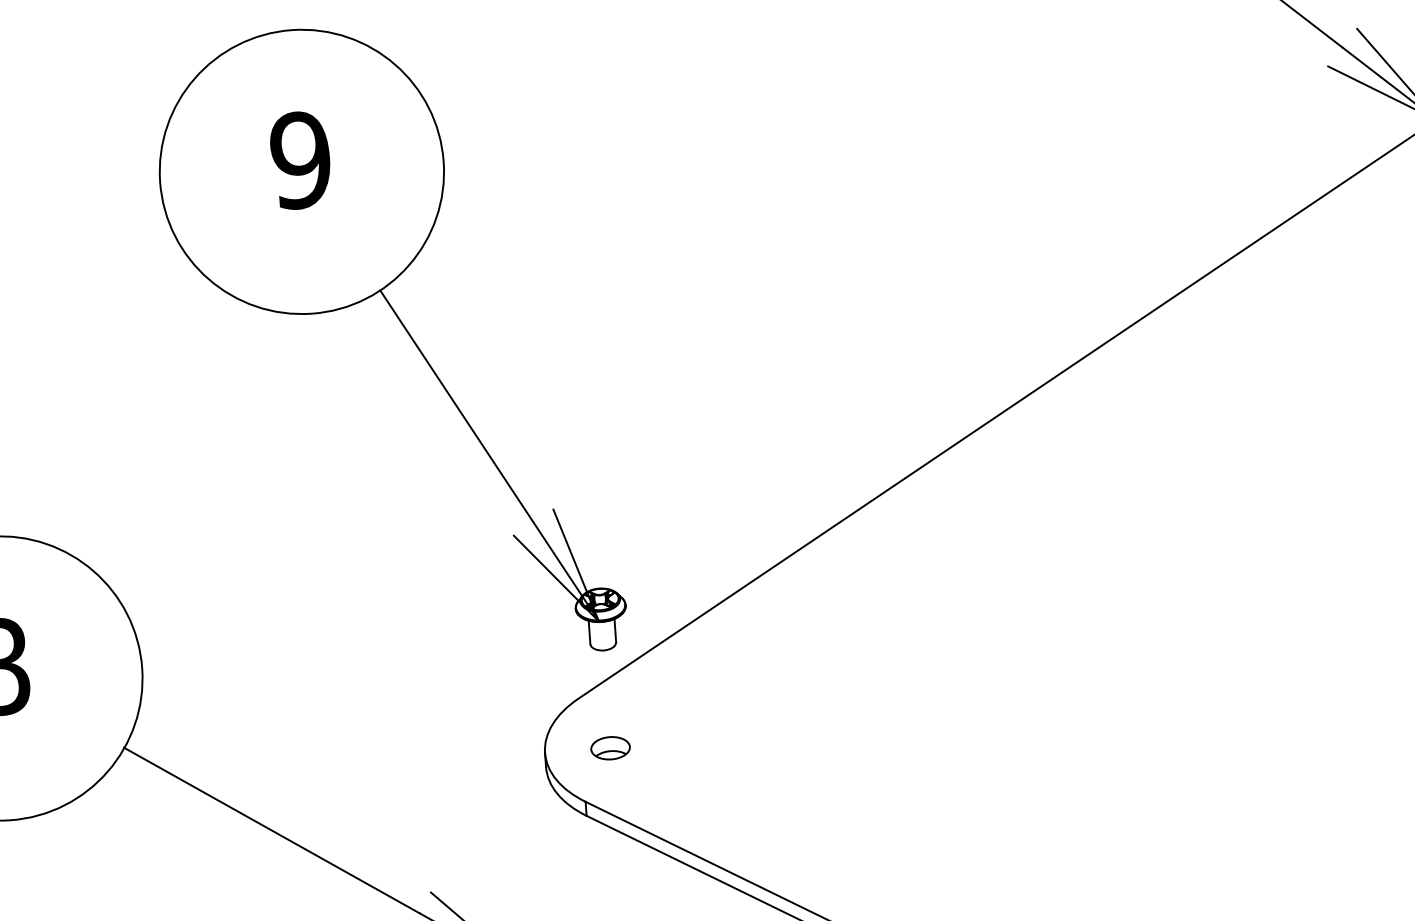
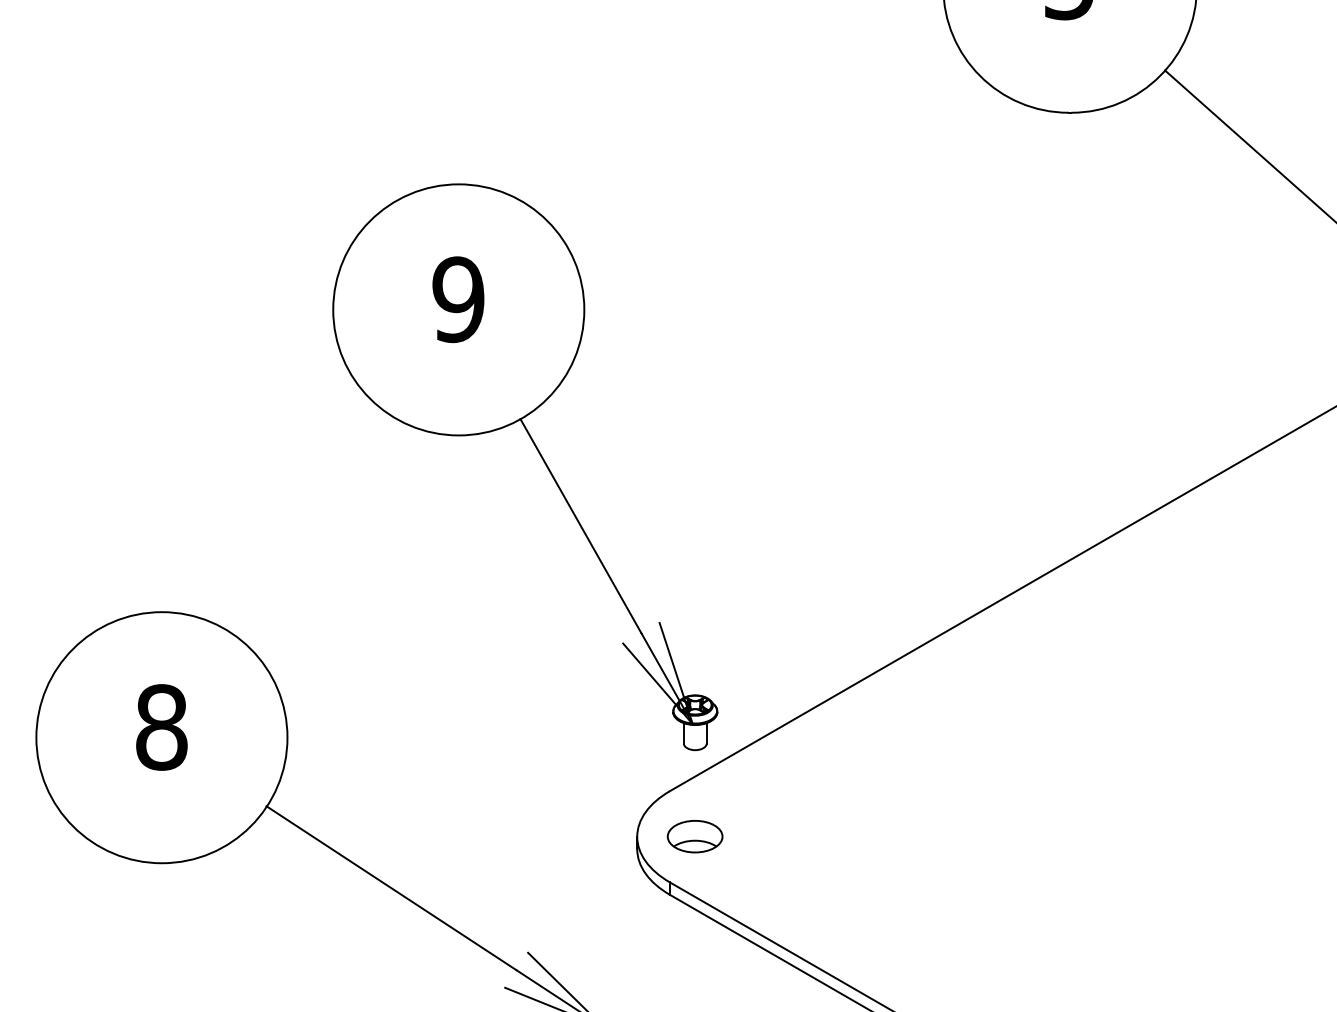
part: (610, 747) -> (695, 836), size x1.6

